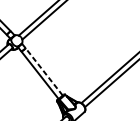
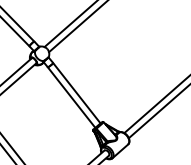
line: (43, 71) -> (76, 92), dashed -> solid

